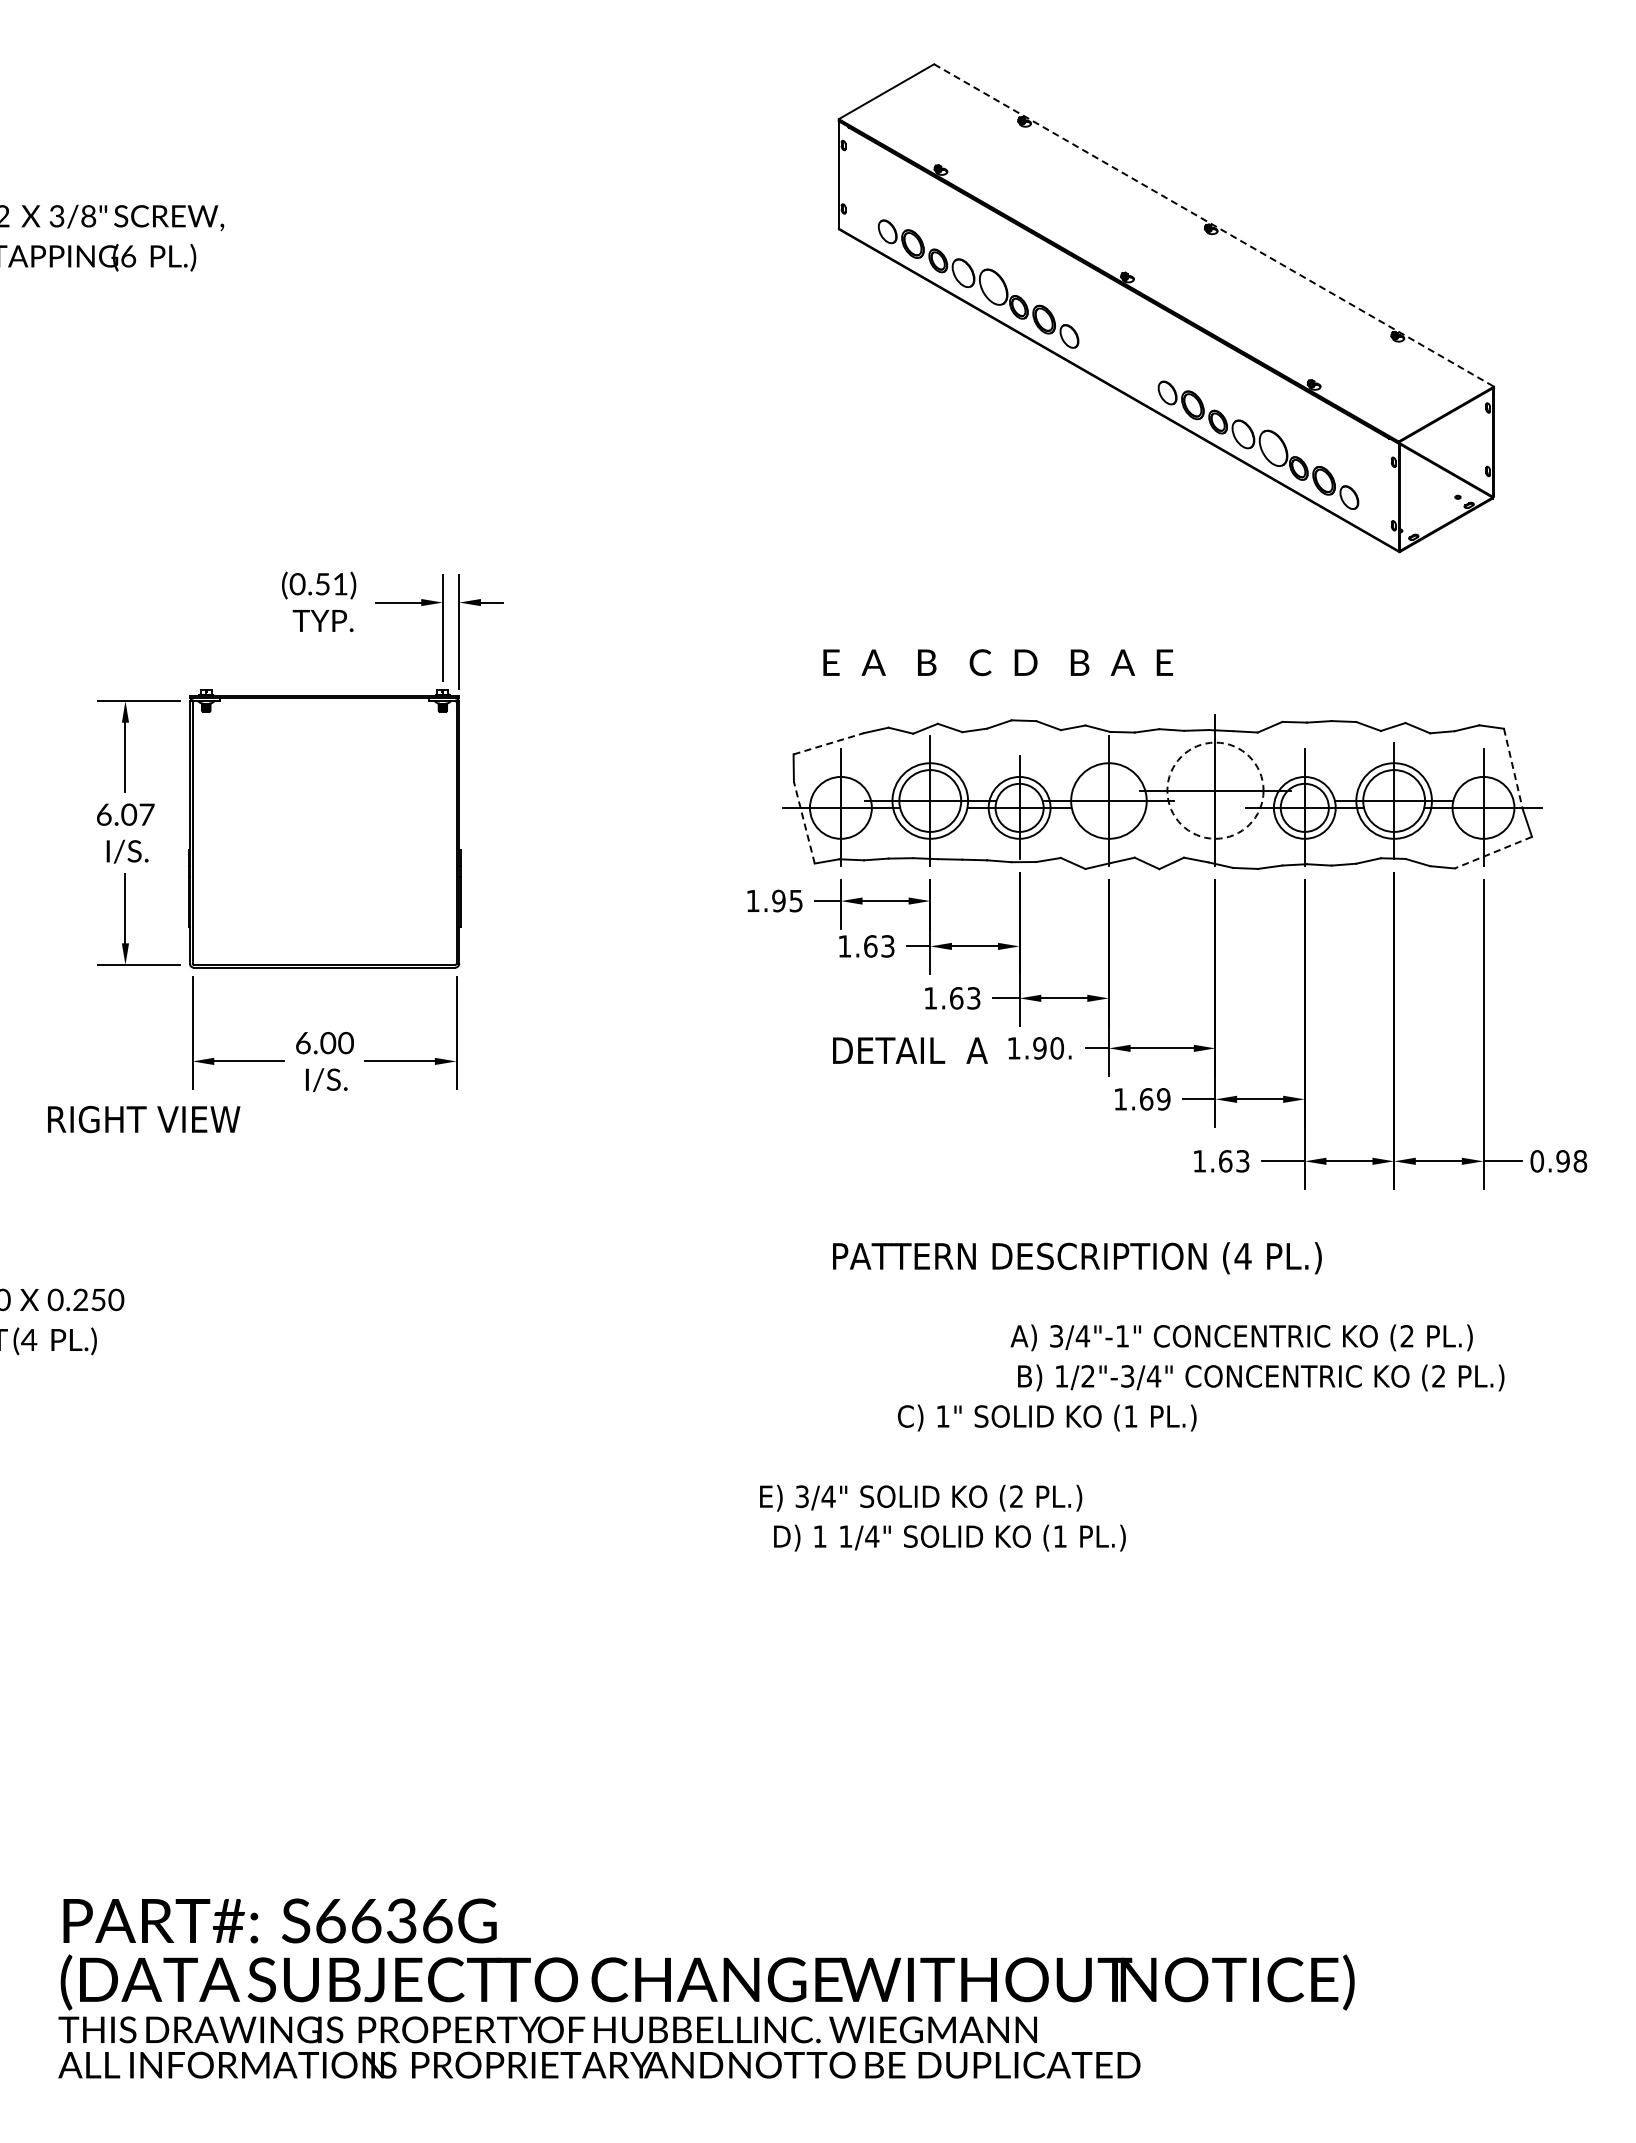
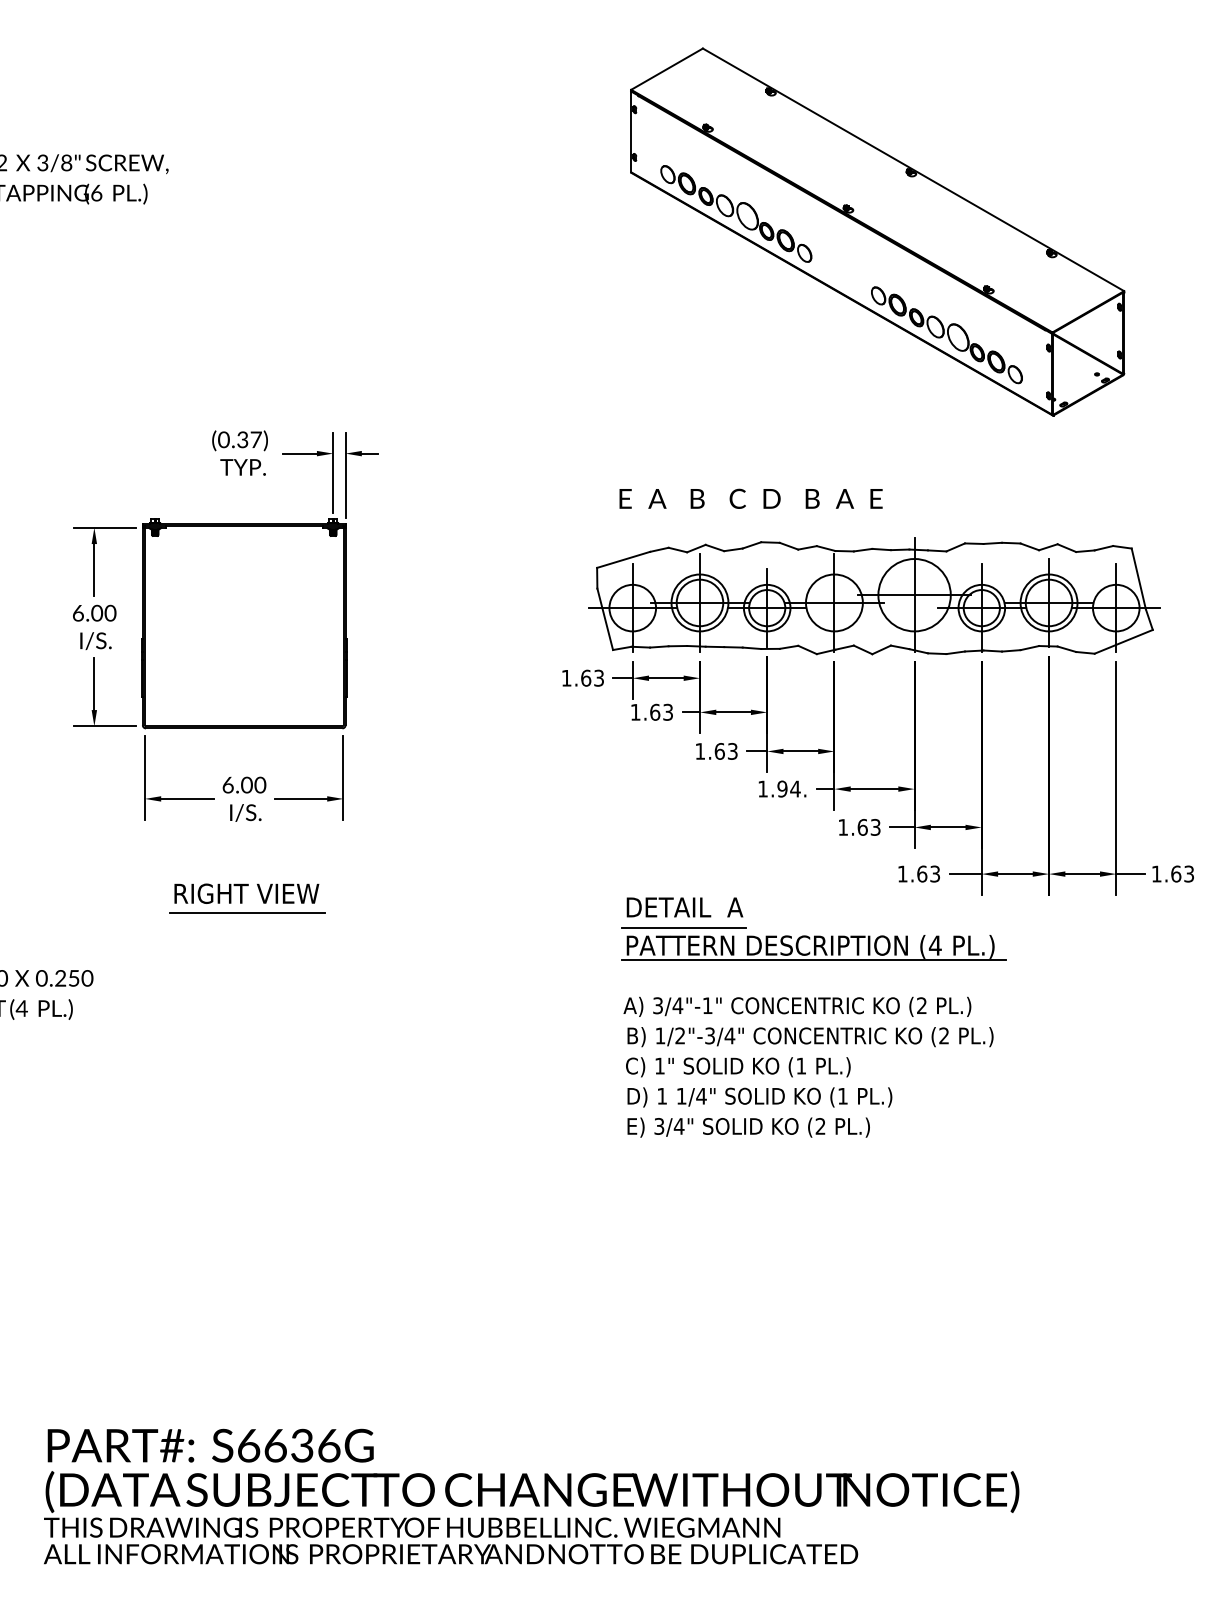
line: (1214, 225) -> (913, 169), dashed -> solid
text: (331, 584) -> (249, 440), (0.51) -> (0.37)
line: (828, 743) -> (623, 559), dashed -> solid
line: (1513, 769) -> (1138, 579), dashed -> solid
circle: (1215, 790) -> (914, 595), dashed -> solid
text: (146, 814) -> (110, 613), 6.07 -> 6.00
line: (804, 822) -> (605, 619), dashed -> solid
line: (1493, 852) -> (1123, 641), dashed -> solid
text: (787, 900) -> (592, 677), 1.95 -> 1.63
text: (1057, 1048) -> (795, 789), 1.90. -> 1.94.
text: (910, 1050) -> (685, 907), moved
text: (1163, 1099) -> (875, 827), 1.69 -> 1.63
text: (144, 1119) -> (247, 893), moved
text: (1558, 1161) -> (1172, 874), 0.98 -> 1.63
line: (328, 1213) -> (247, 913), added
line: (909, 1232) -> (684, 927), added
line: (1081, 1275) -> (813, 960), added
text: (1241, 1337) -> (797, 1006), moved
text: (1261, 1377) -> (810, 1036), moved
text: (1046, 1417) -> (737, 1066), moved
text: (921, 1497) -> (749, 1127), moved
text: (949, 1537) -> (759, 1096), moved

